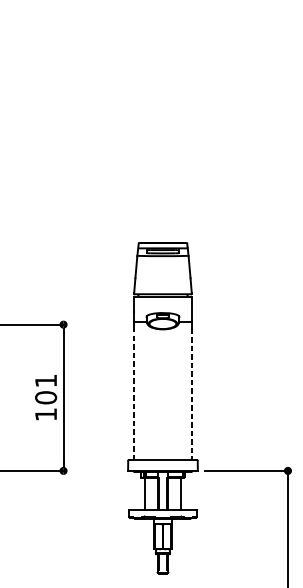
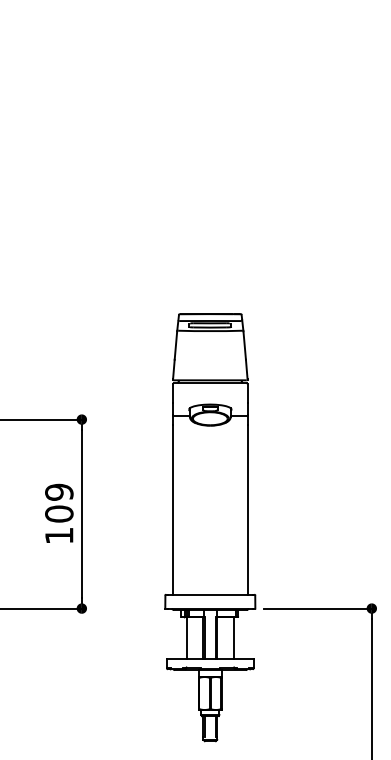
text: (46, 380) -> (59, 491), 101 -> 109
line: (134, 394) -> (173, 509), dashed -> solid
line: (191, 394) -> (247, 509), dashed -> solid

